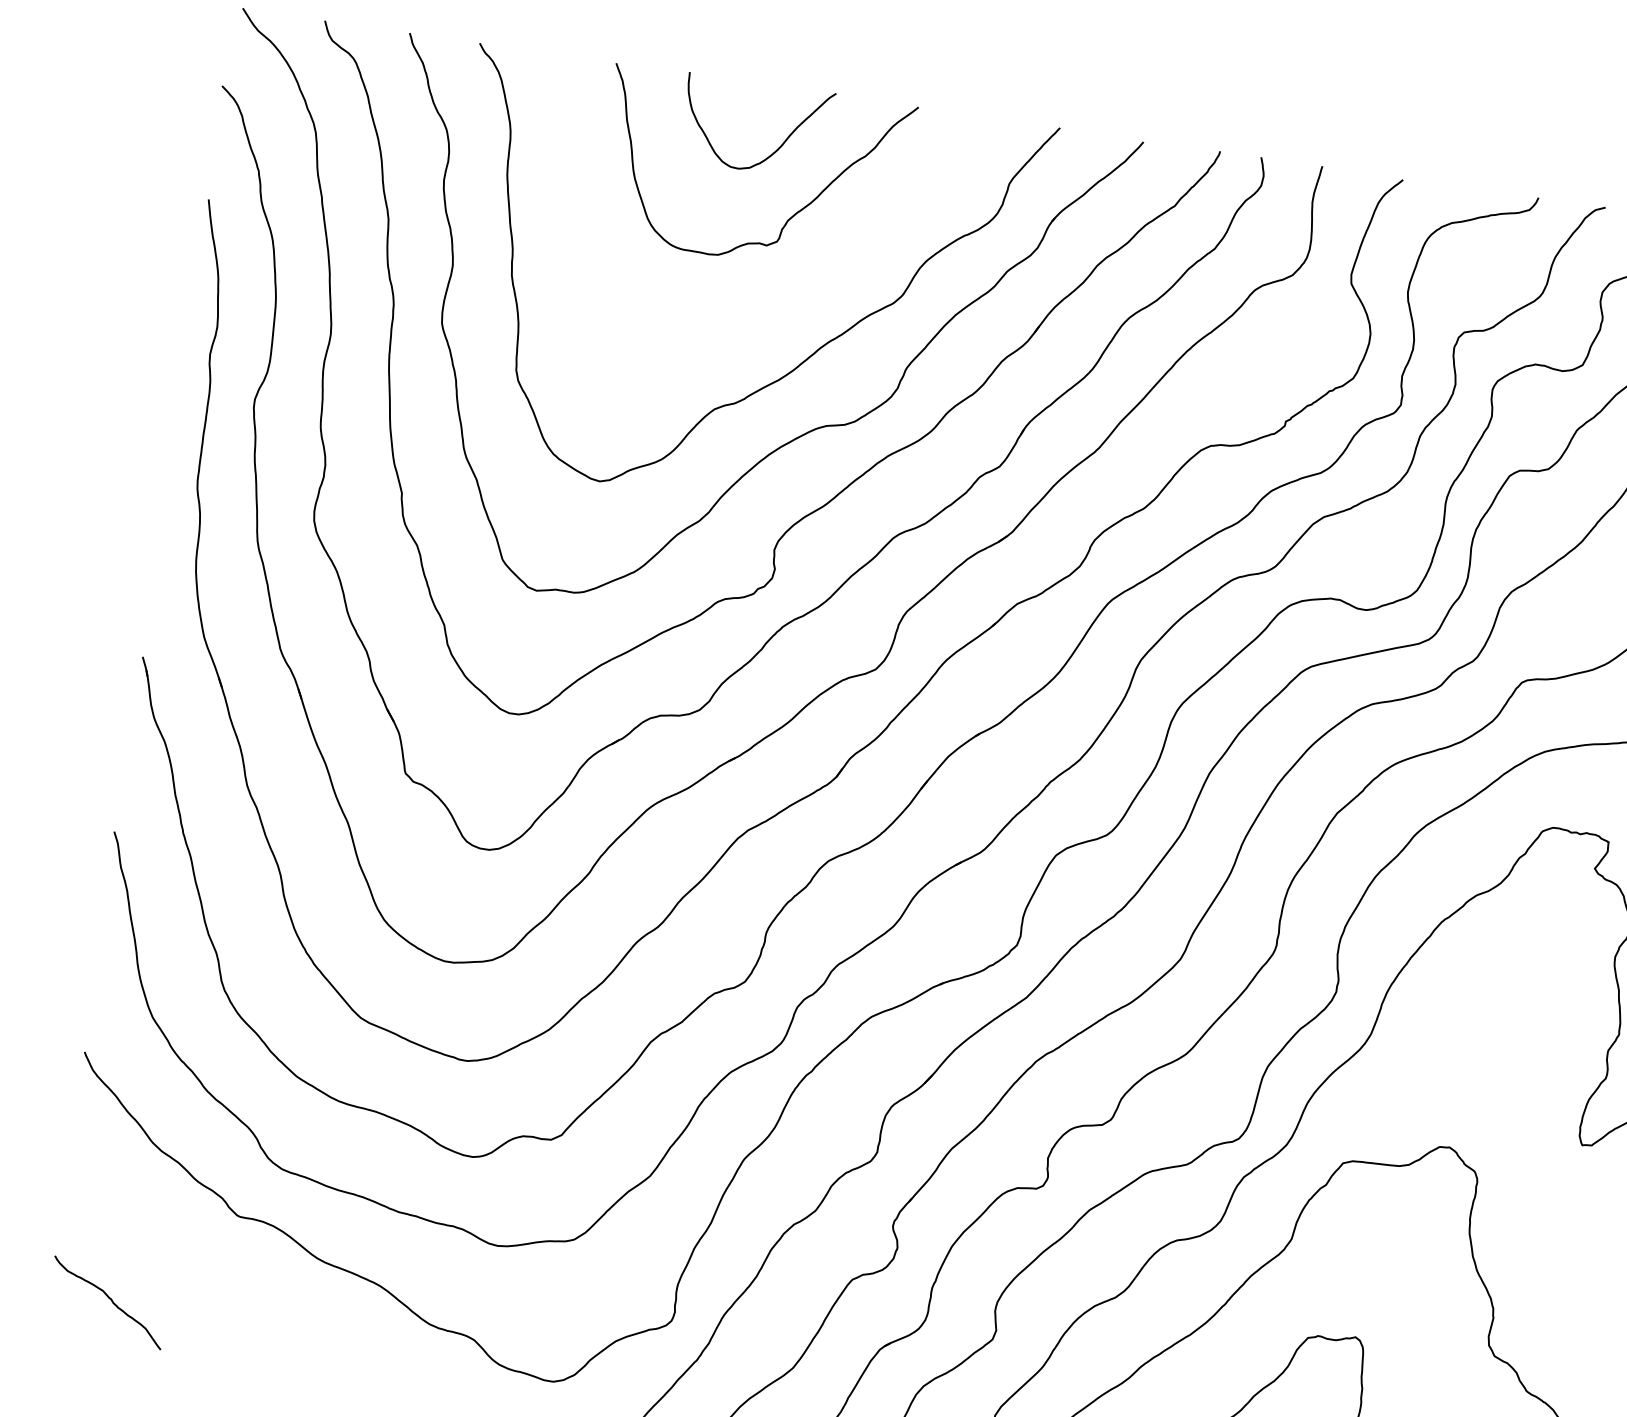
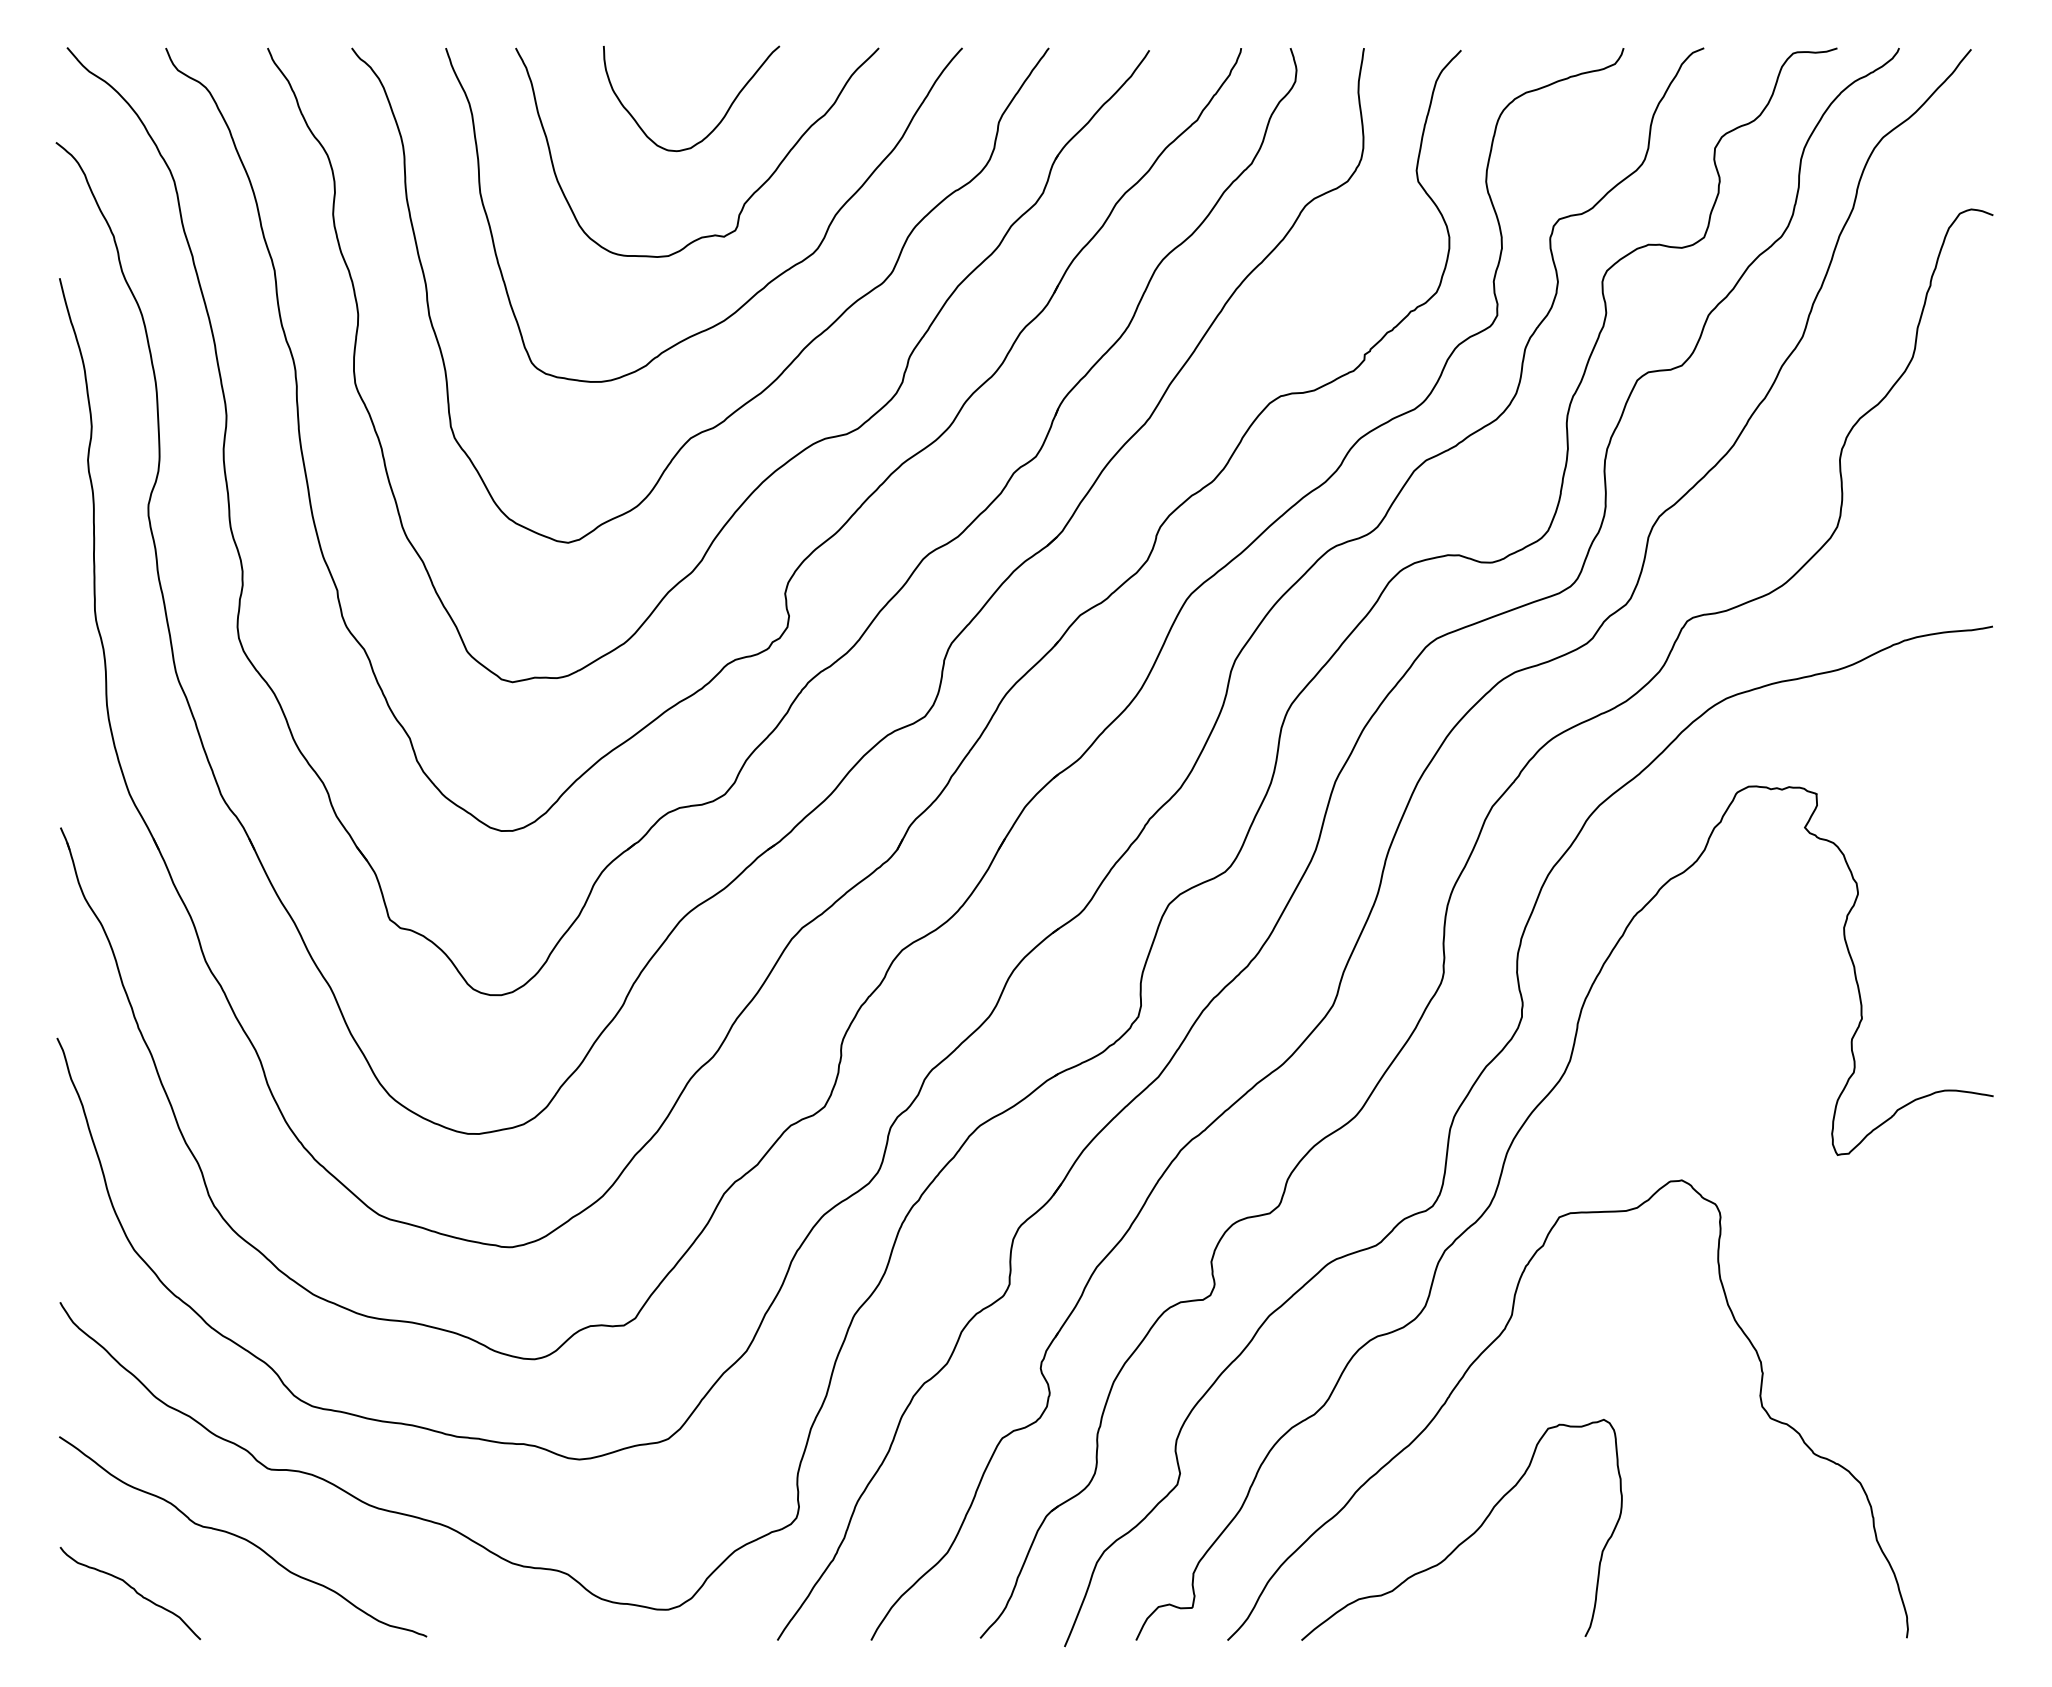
curve: (788, 294) -> (758, 290), added
curve: (208, 1270) -> (243, 1537), added

